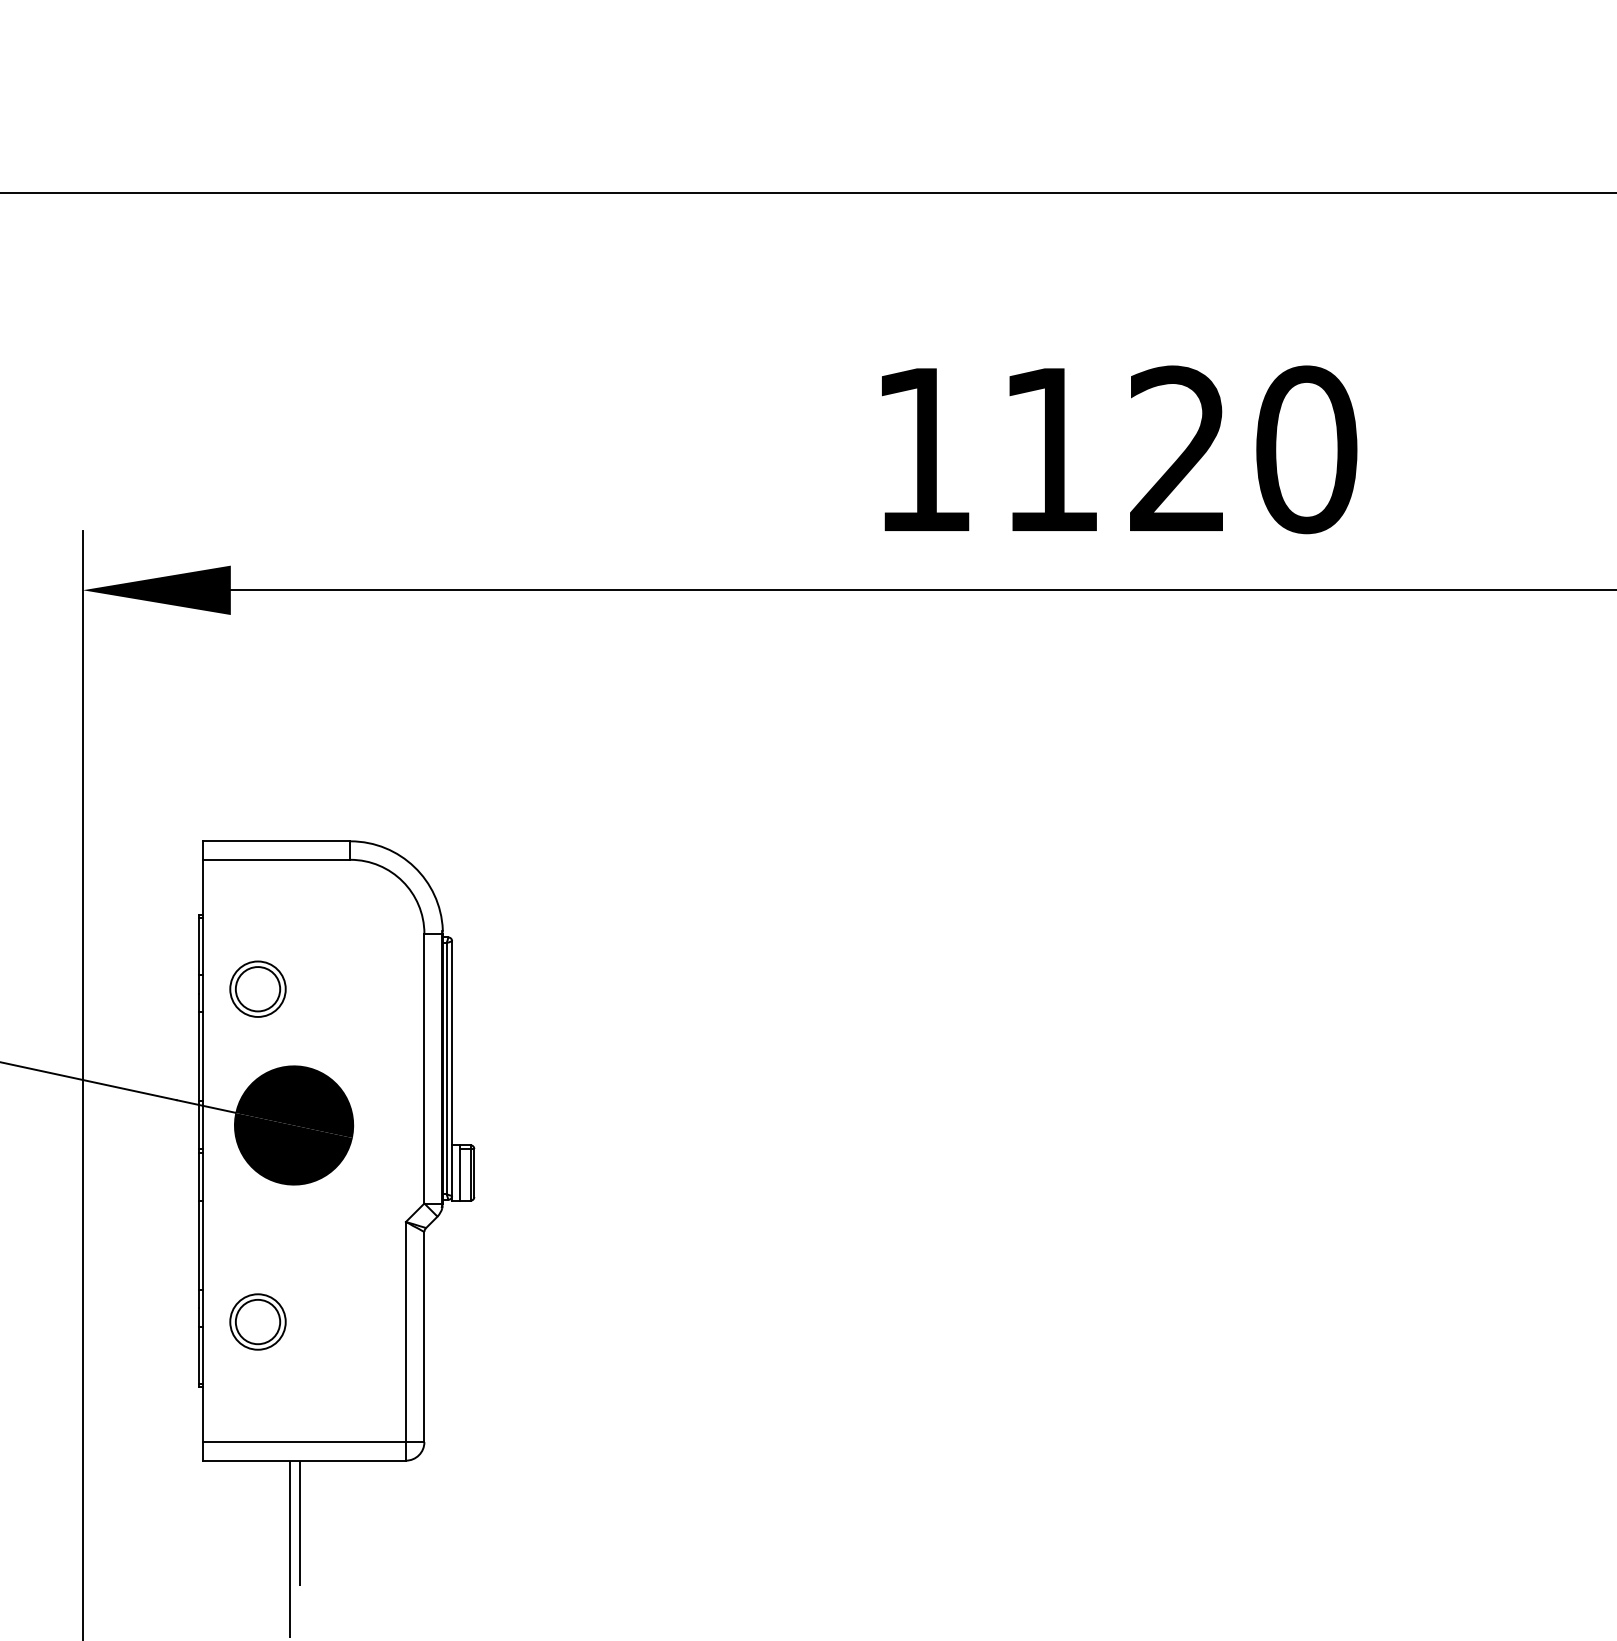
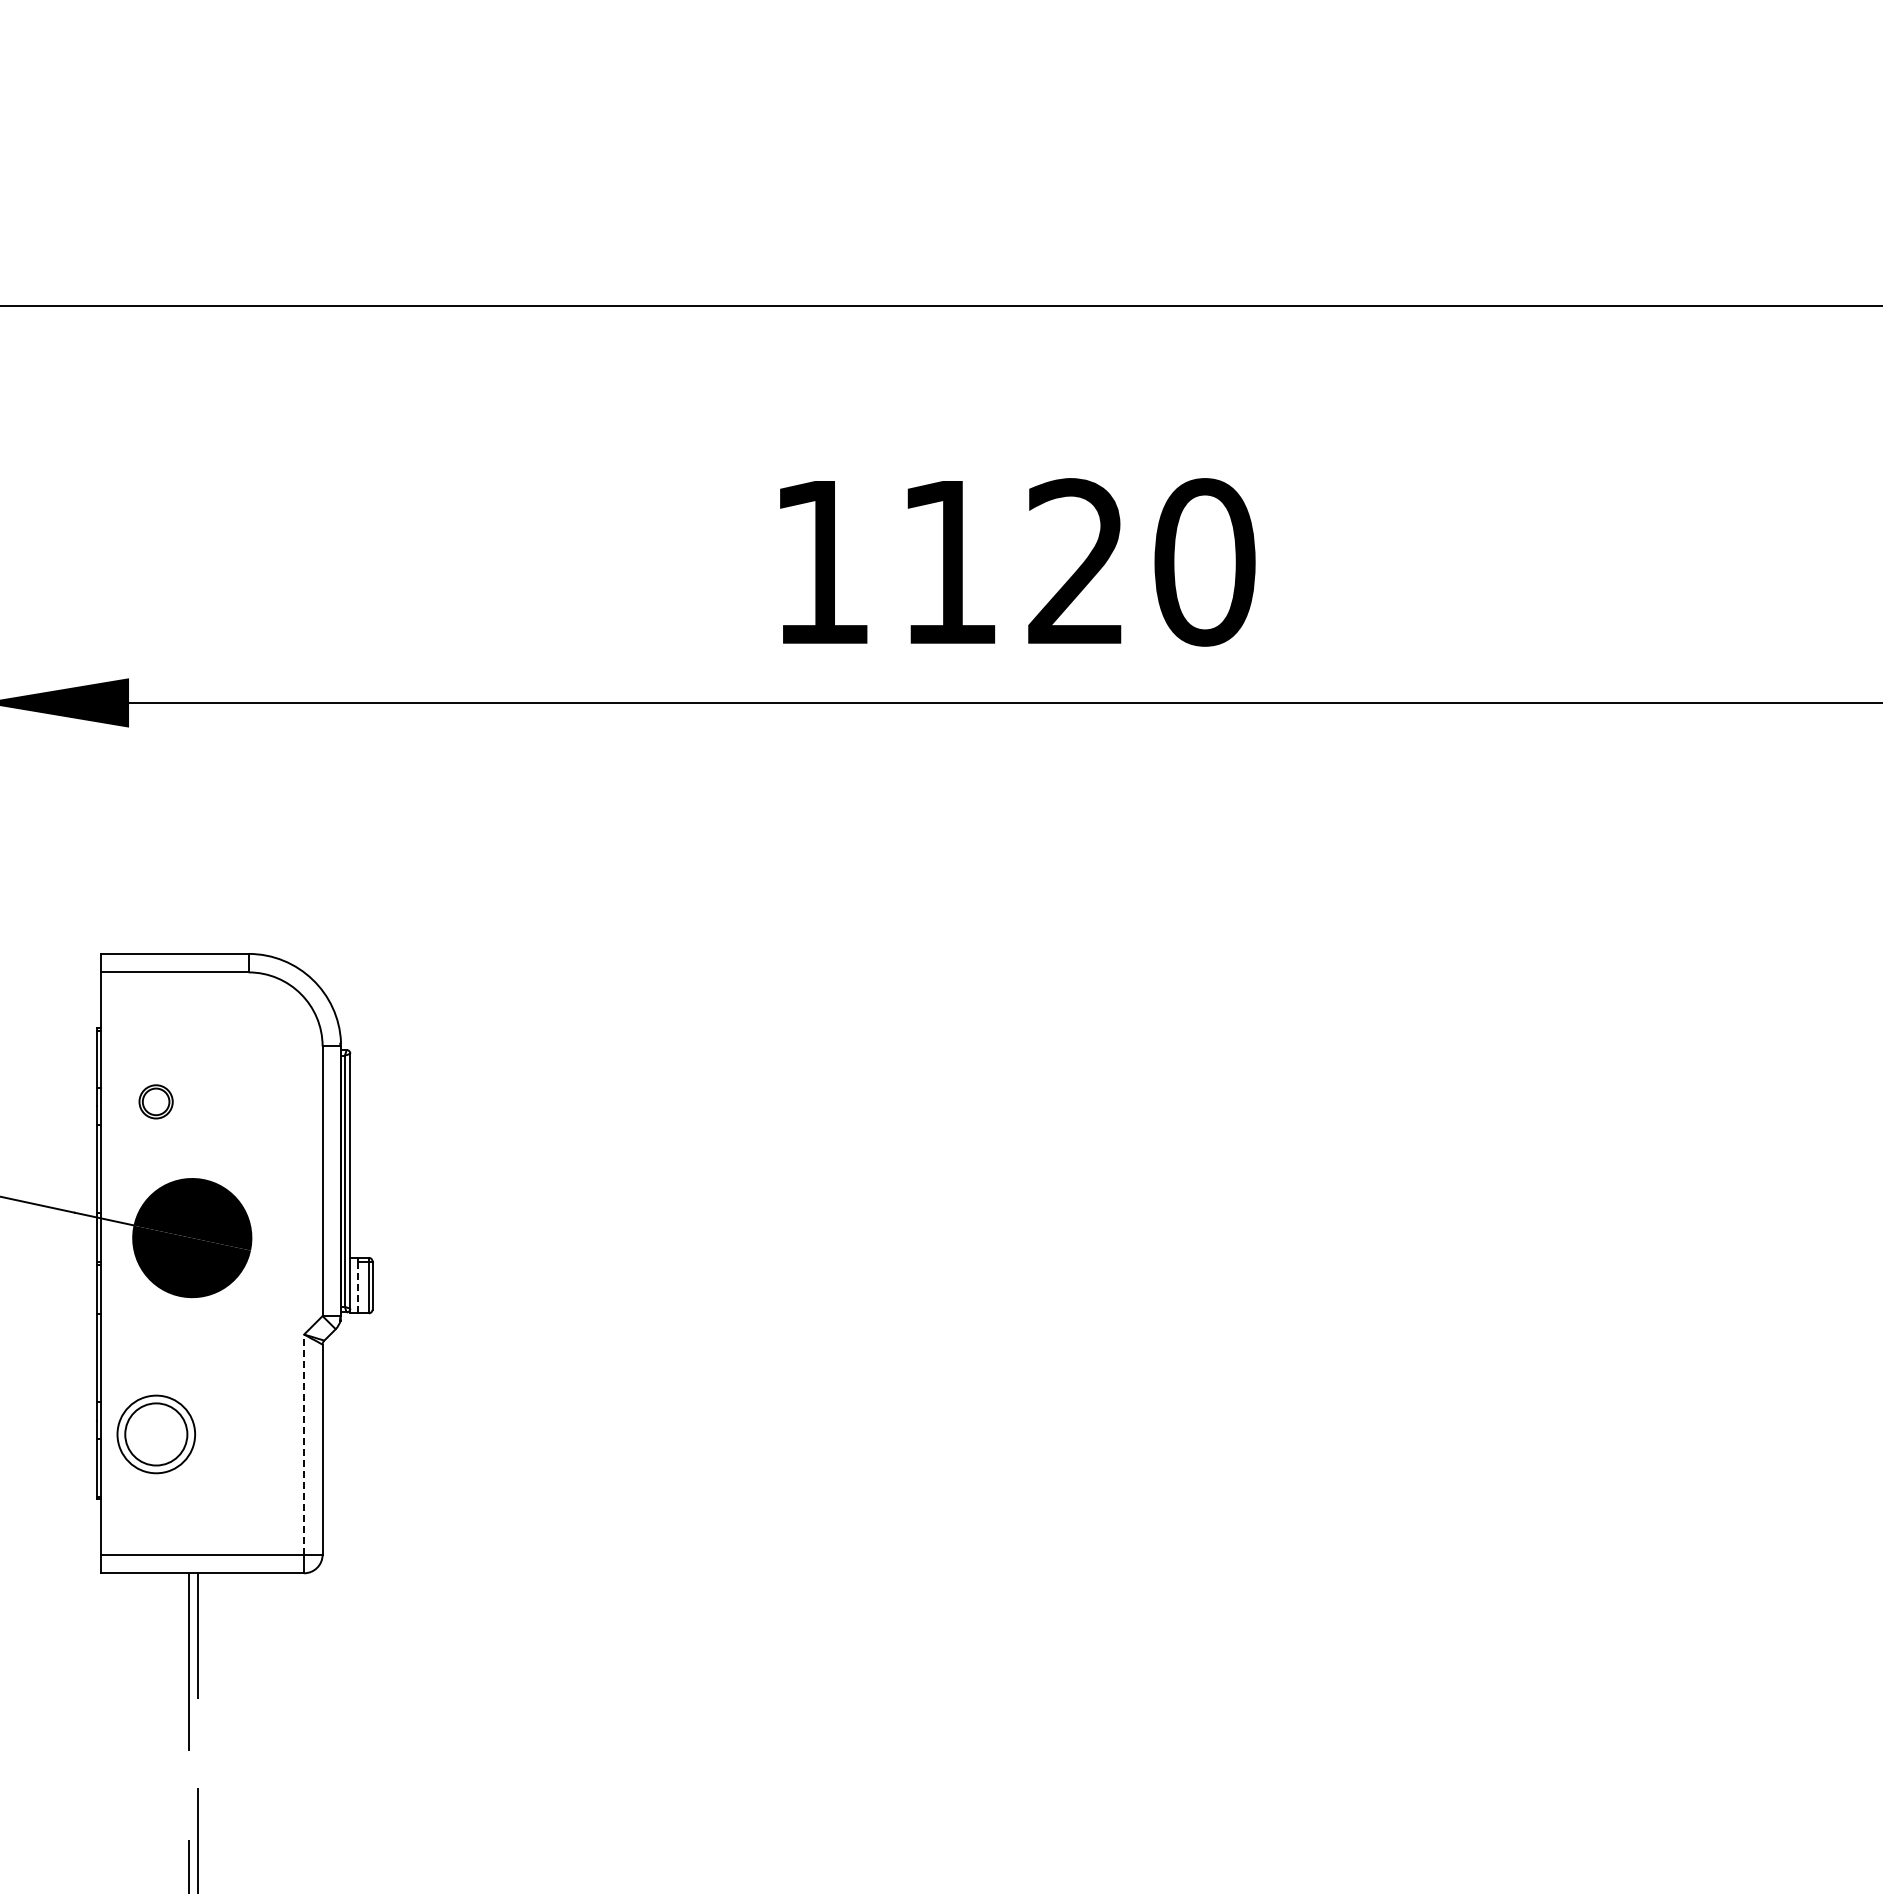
part: (257, 988) -> (155, 1101), size x0.6
line: (459, 1174) -> (357, 1287), solid -> dashed
part: (257, 1321) -> (155, 1434), size x1.4
line: (406, 1331) -> (304, 1444), solid -> dashed

